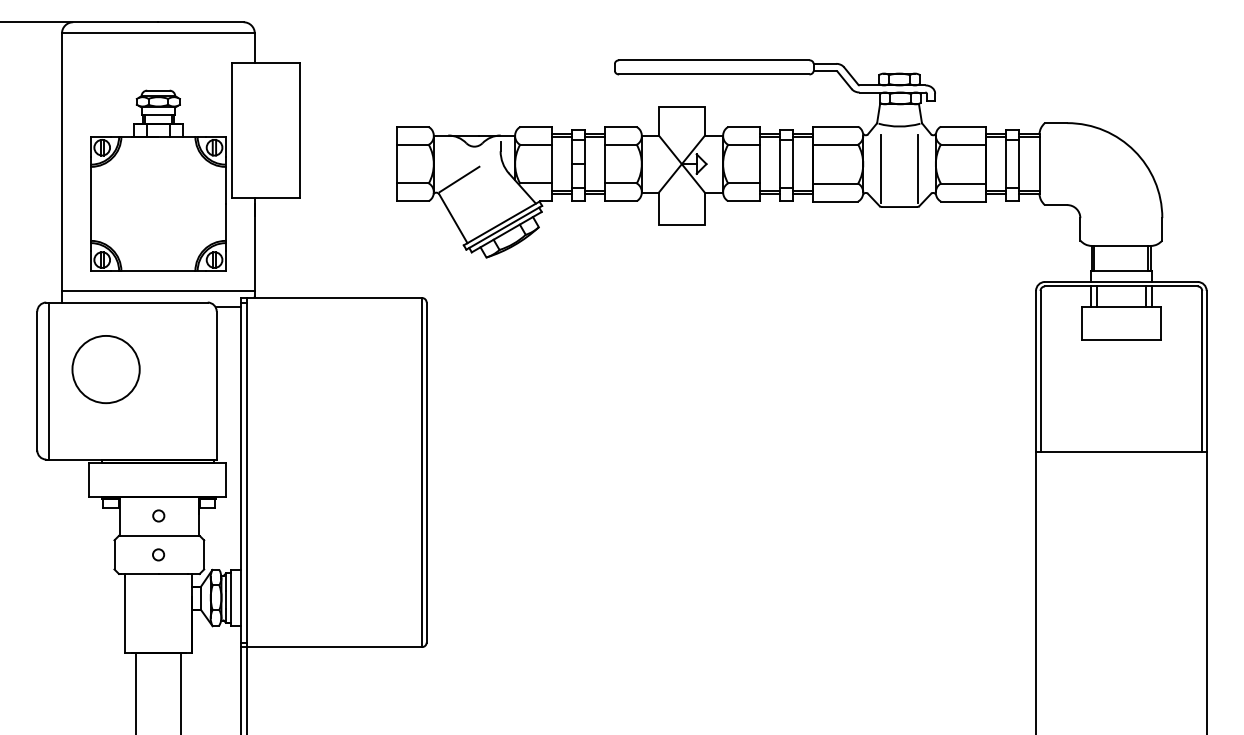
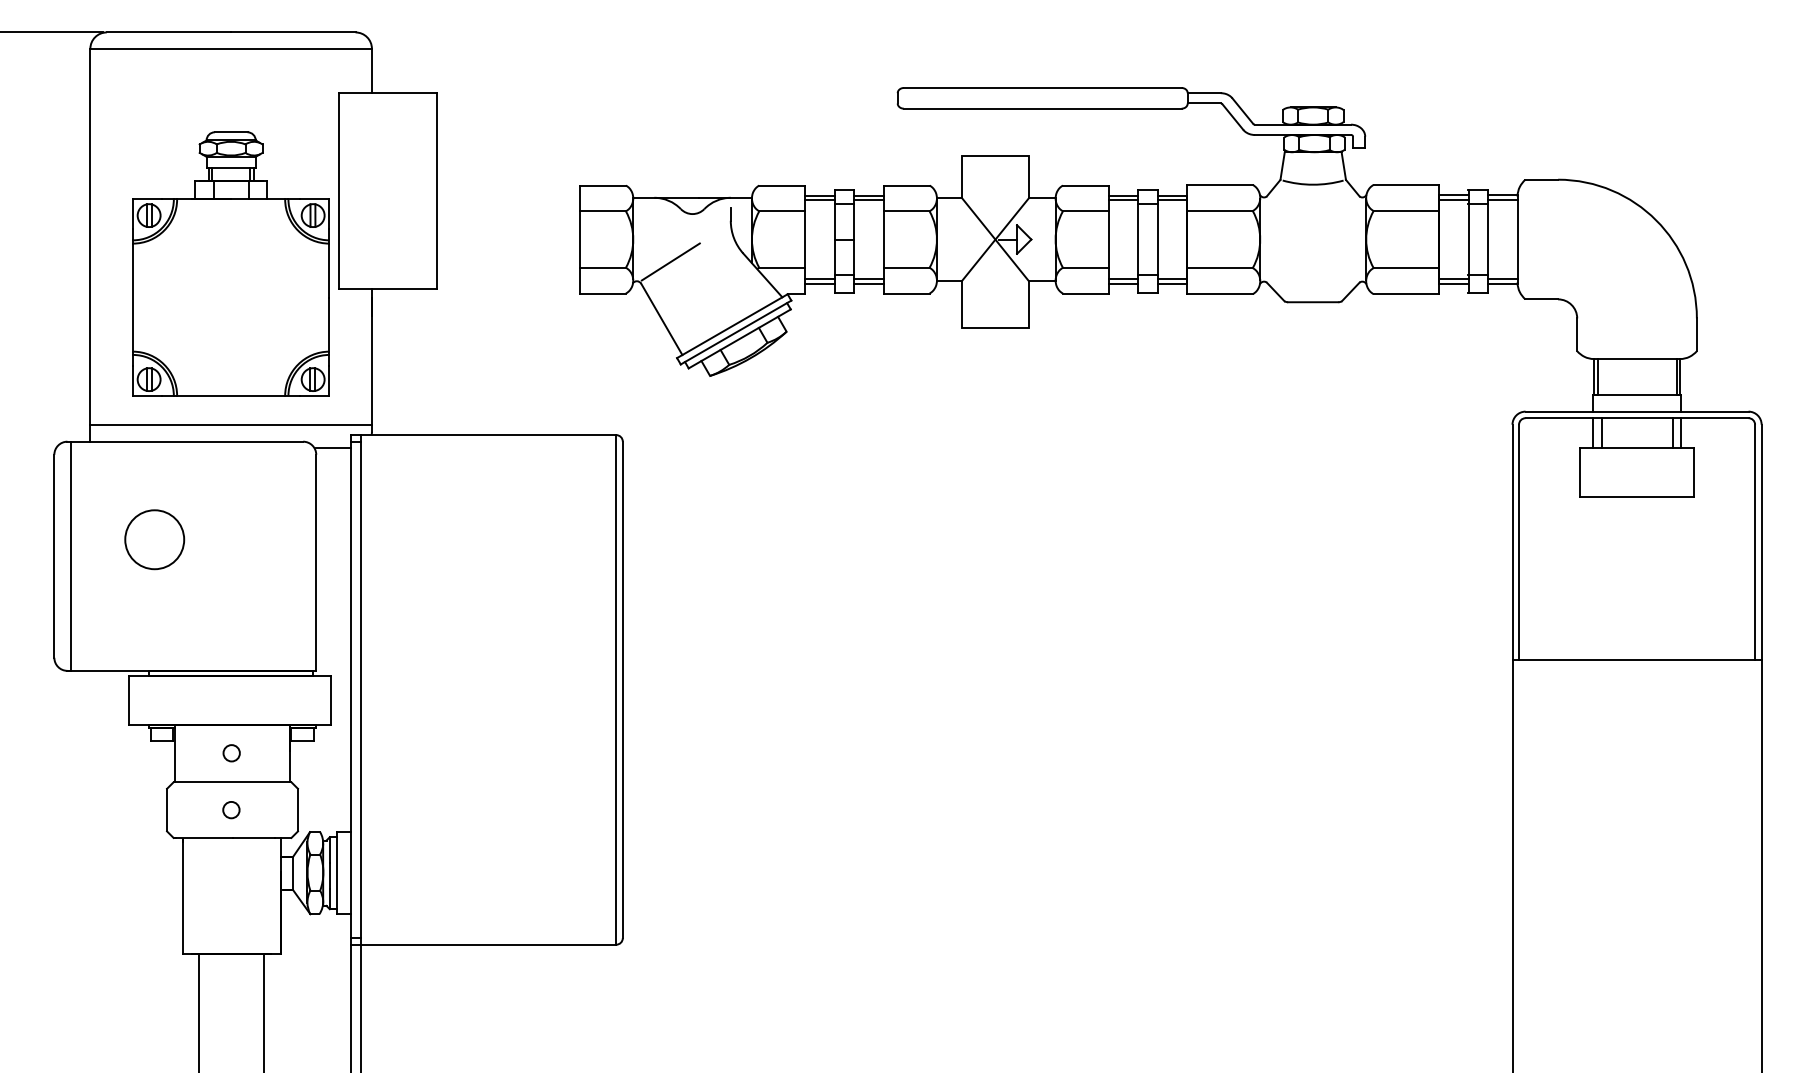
line: (881, 168) -> (1286, 245), removed
line: (917, 168) -> (1339, 245), removed
circle: (105, 369) -> (153, 539), size x0.6

